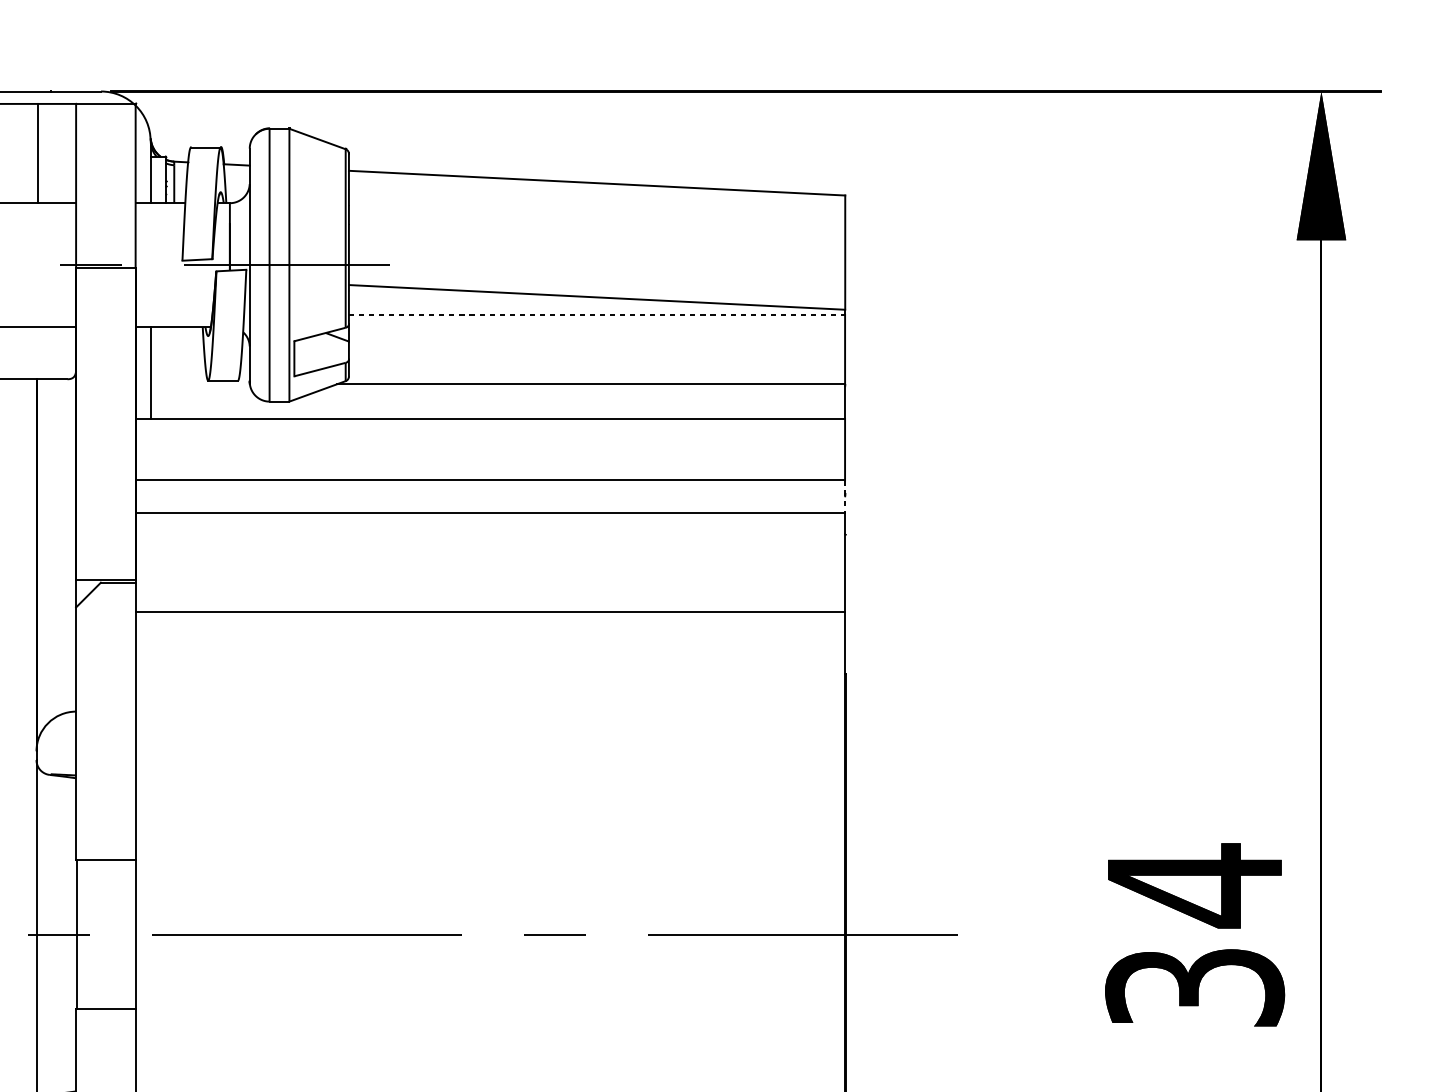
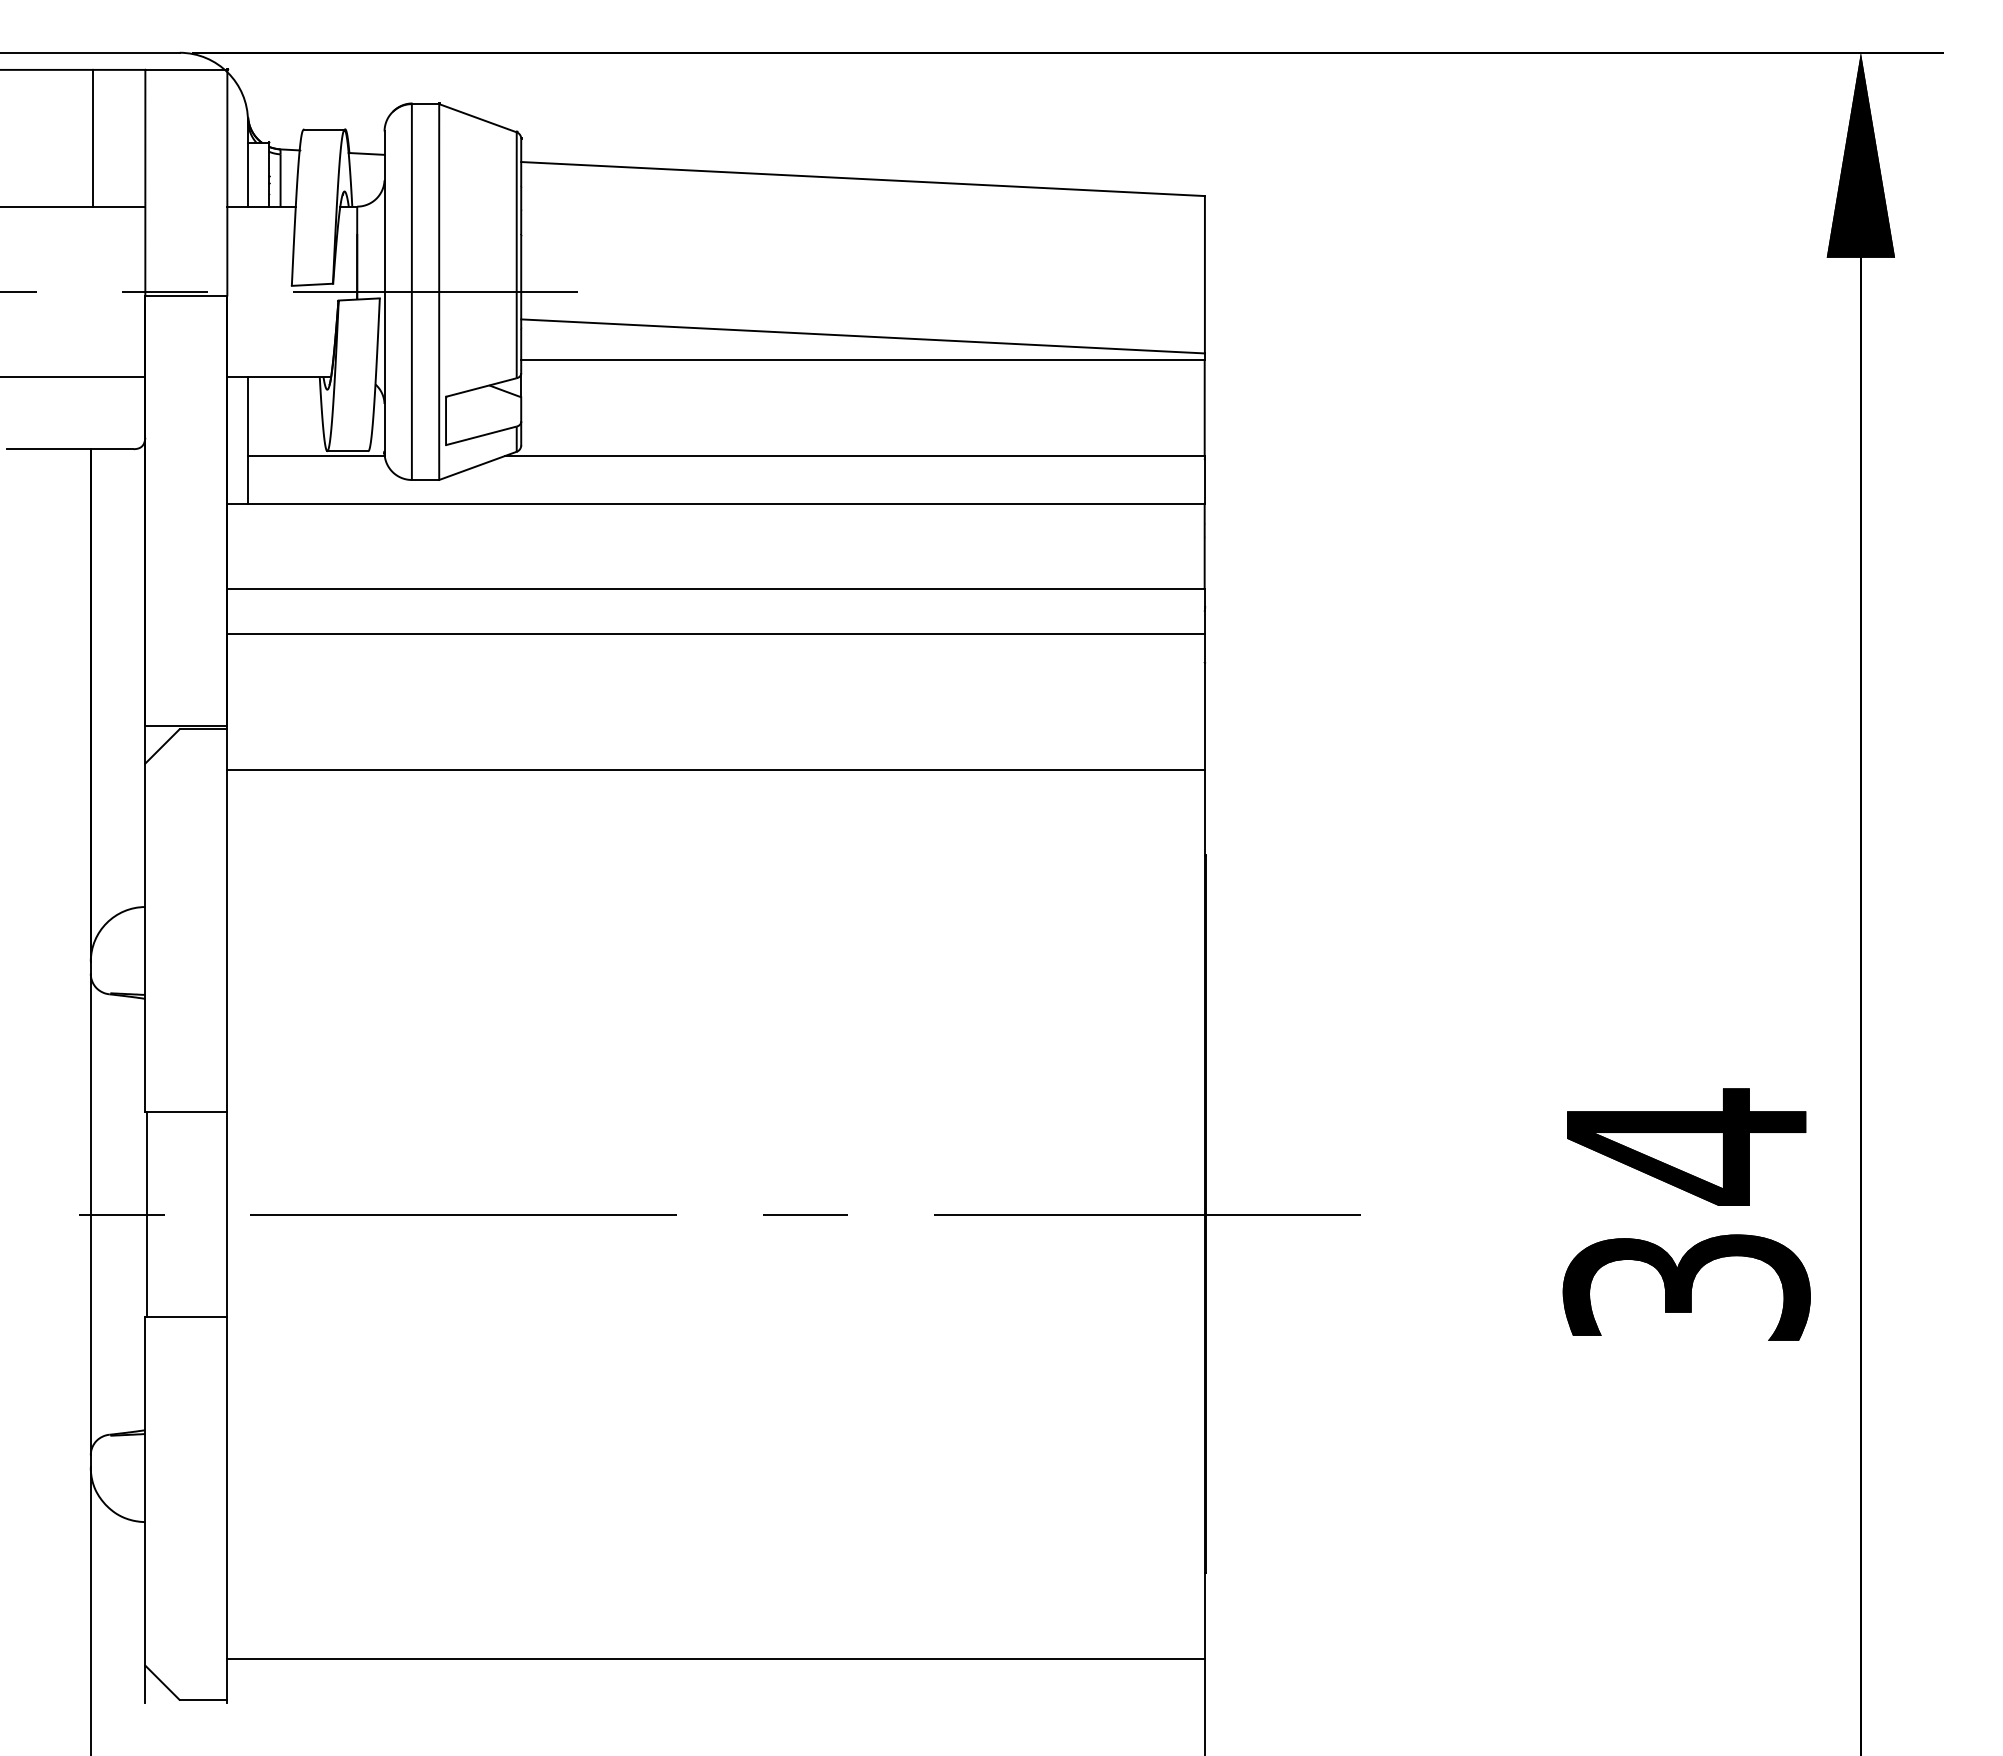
line: (596, 314) -> (862, 360), dashed -> solid
line: (199, 383) -> (315, 455), added
line: (844, 497) -> (1204, 611), dashed -> solid

